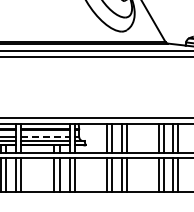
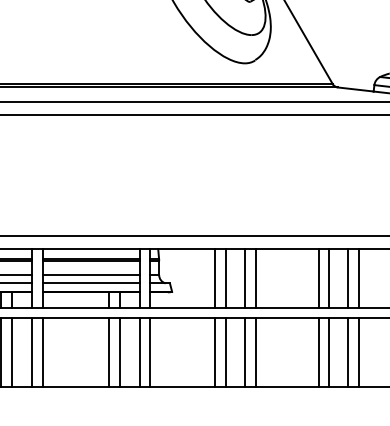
line: (45, 136) -> (91, 274), dashed -> solid

